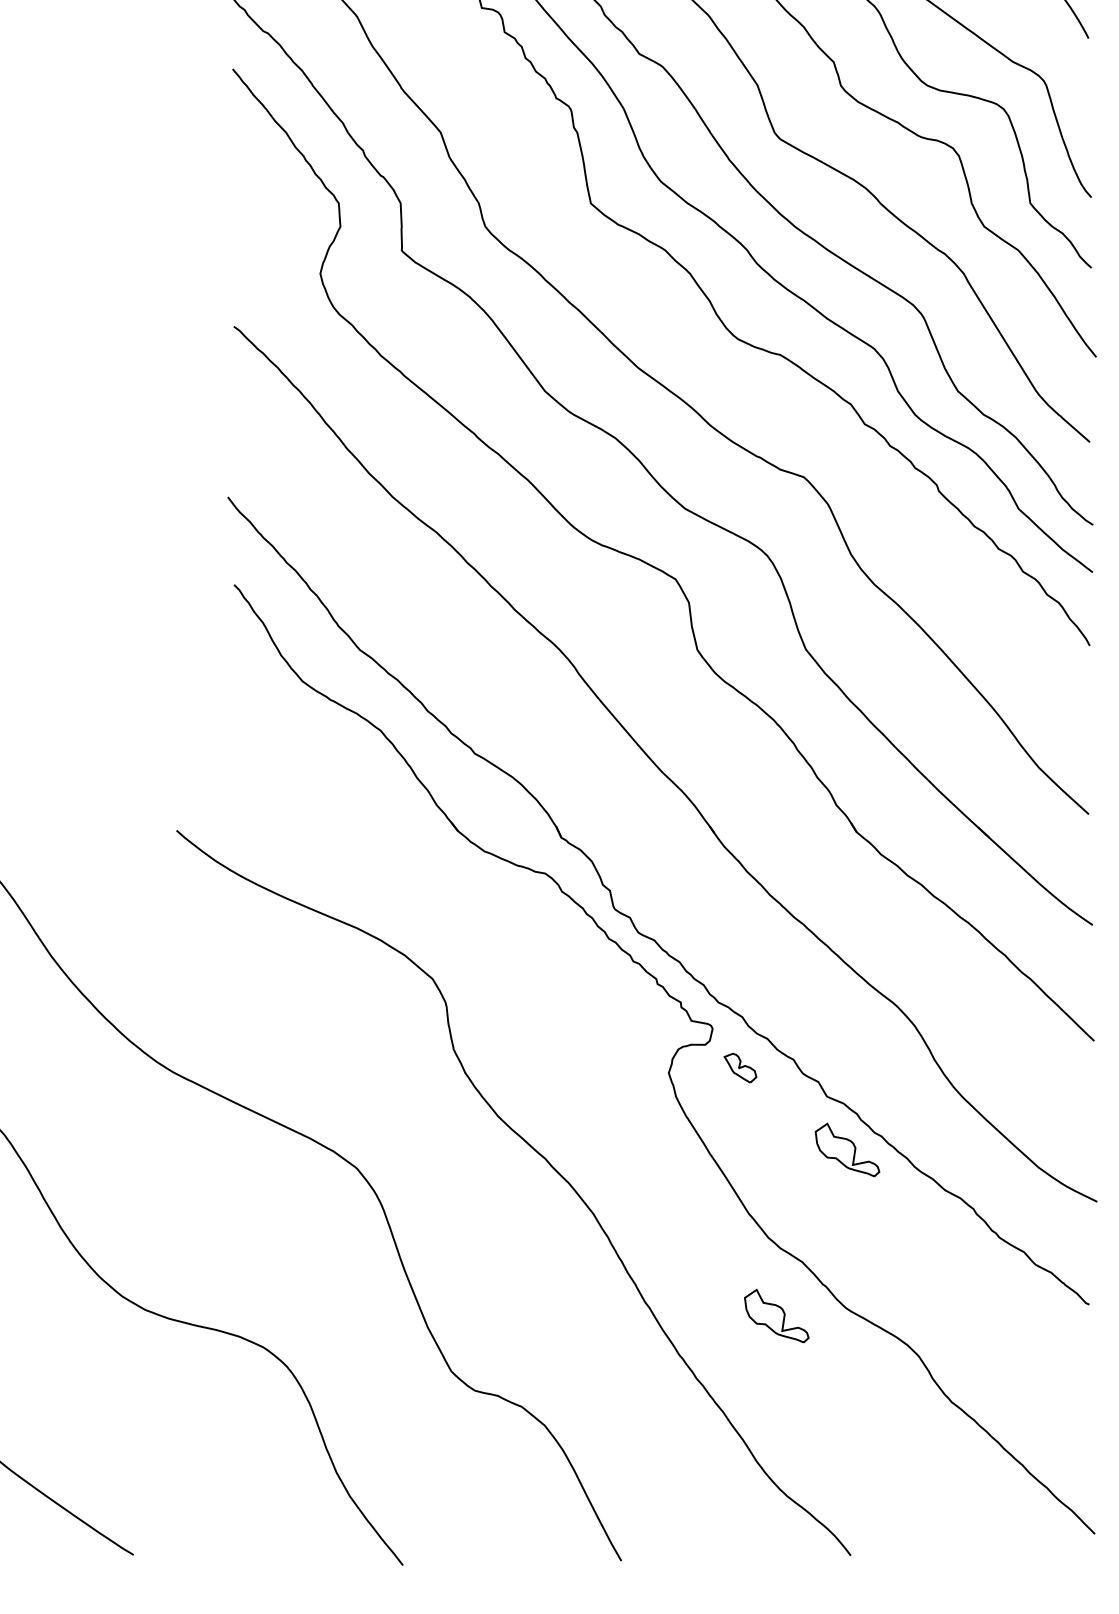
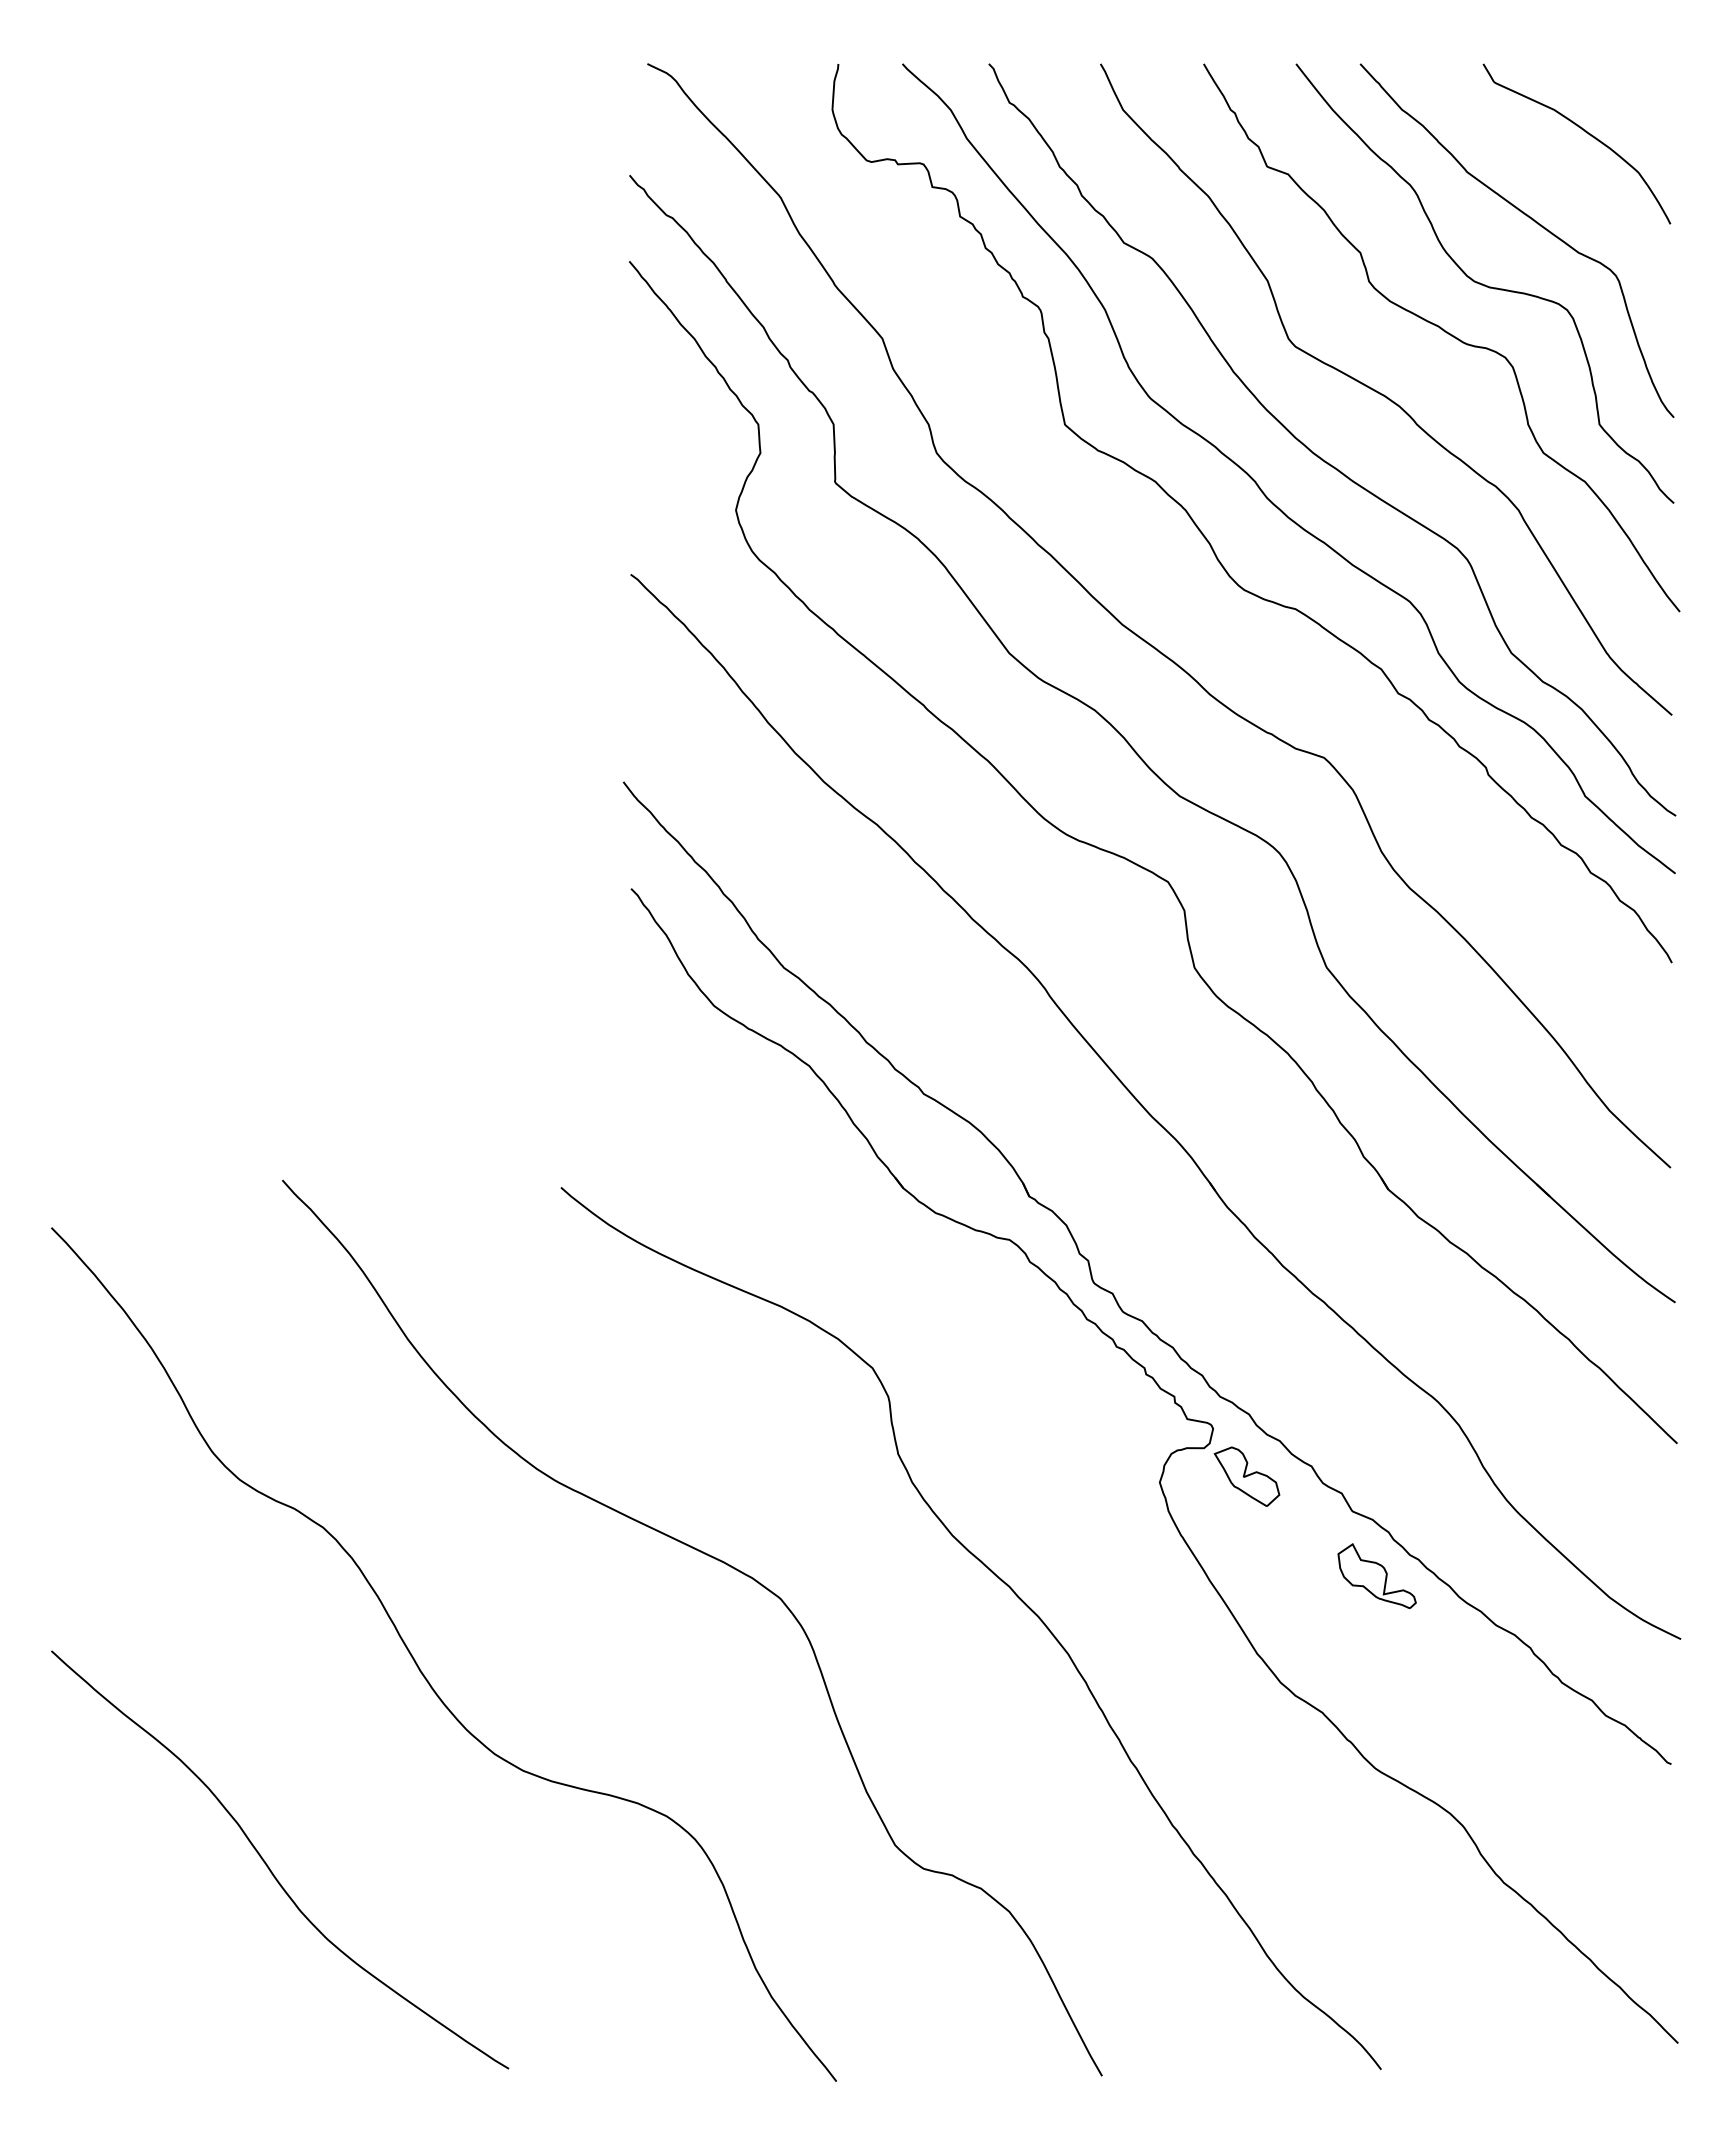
part: (740, 1068) -> (1246, 1476), size x1.67
part: (776, 1315) -> (1290, 1777), removed

